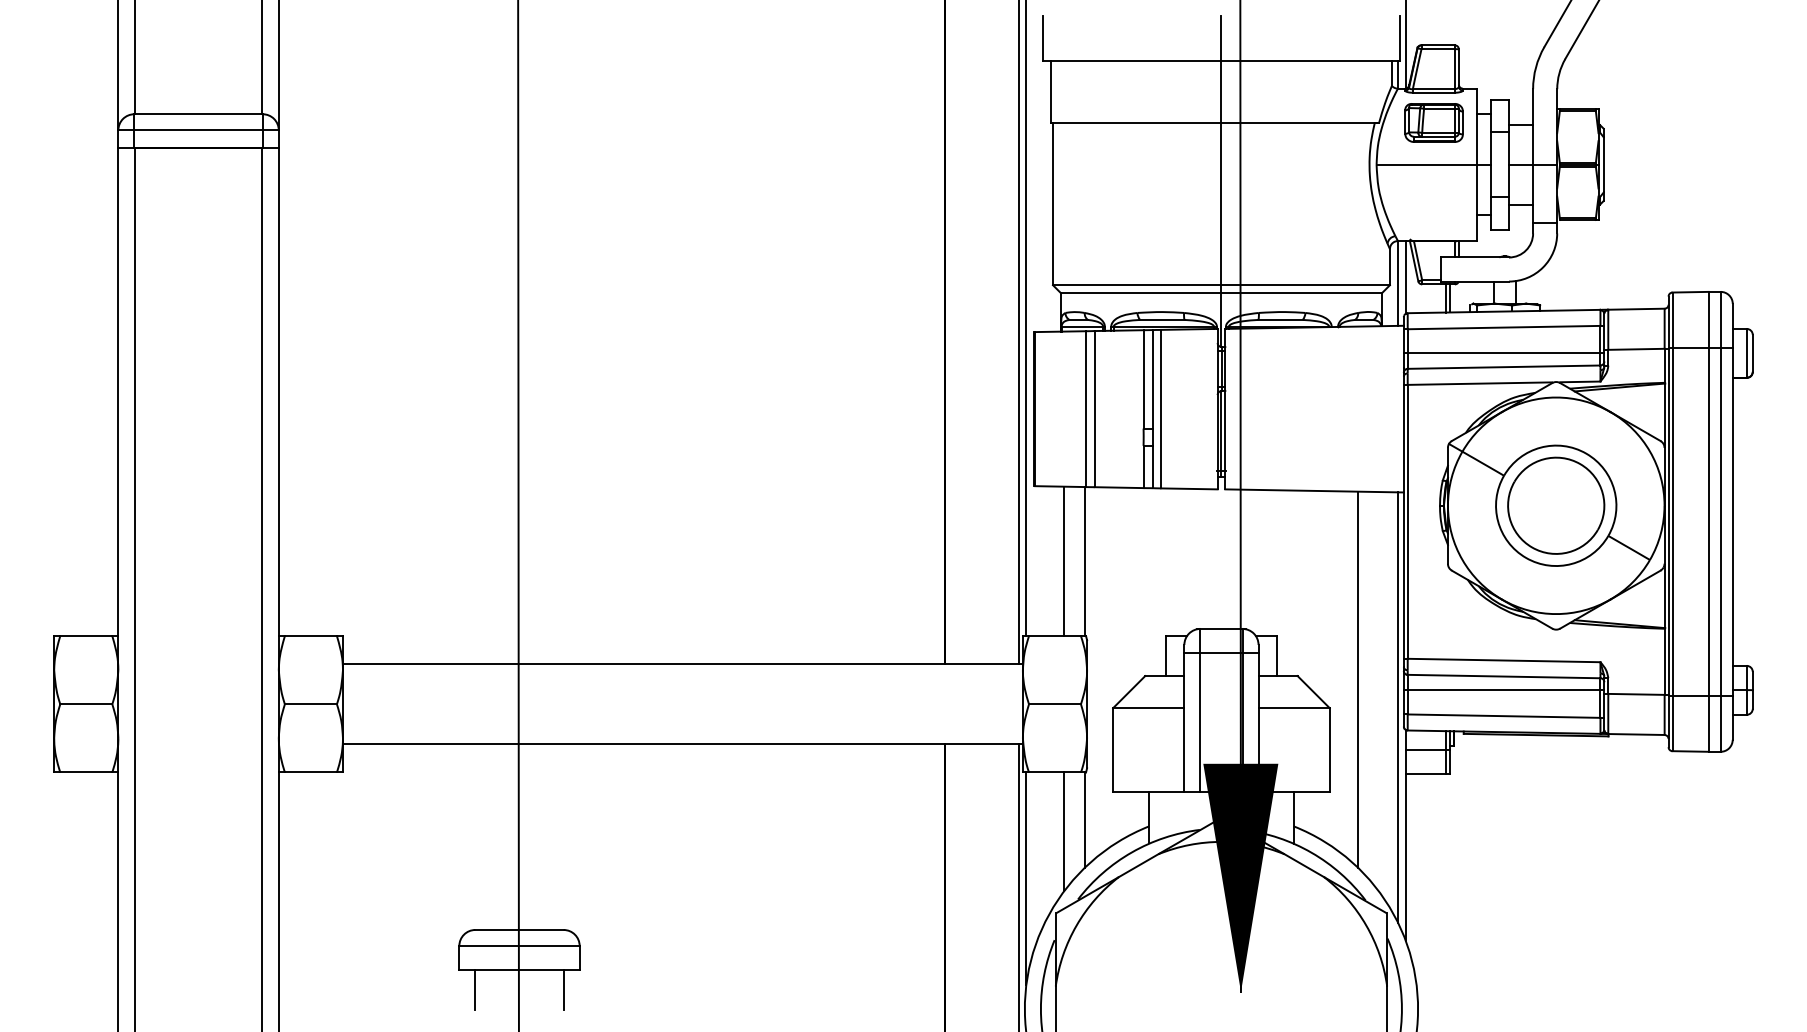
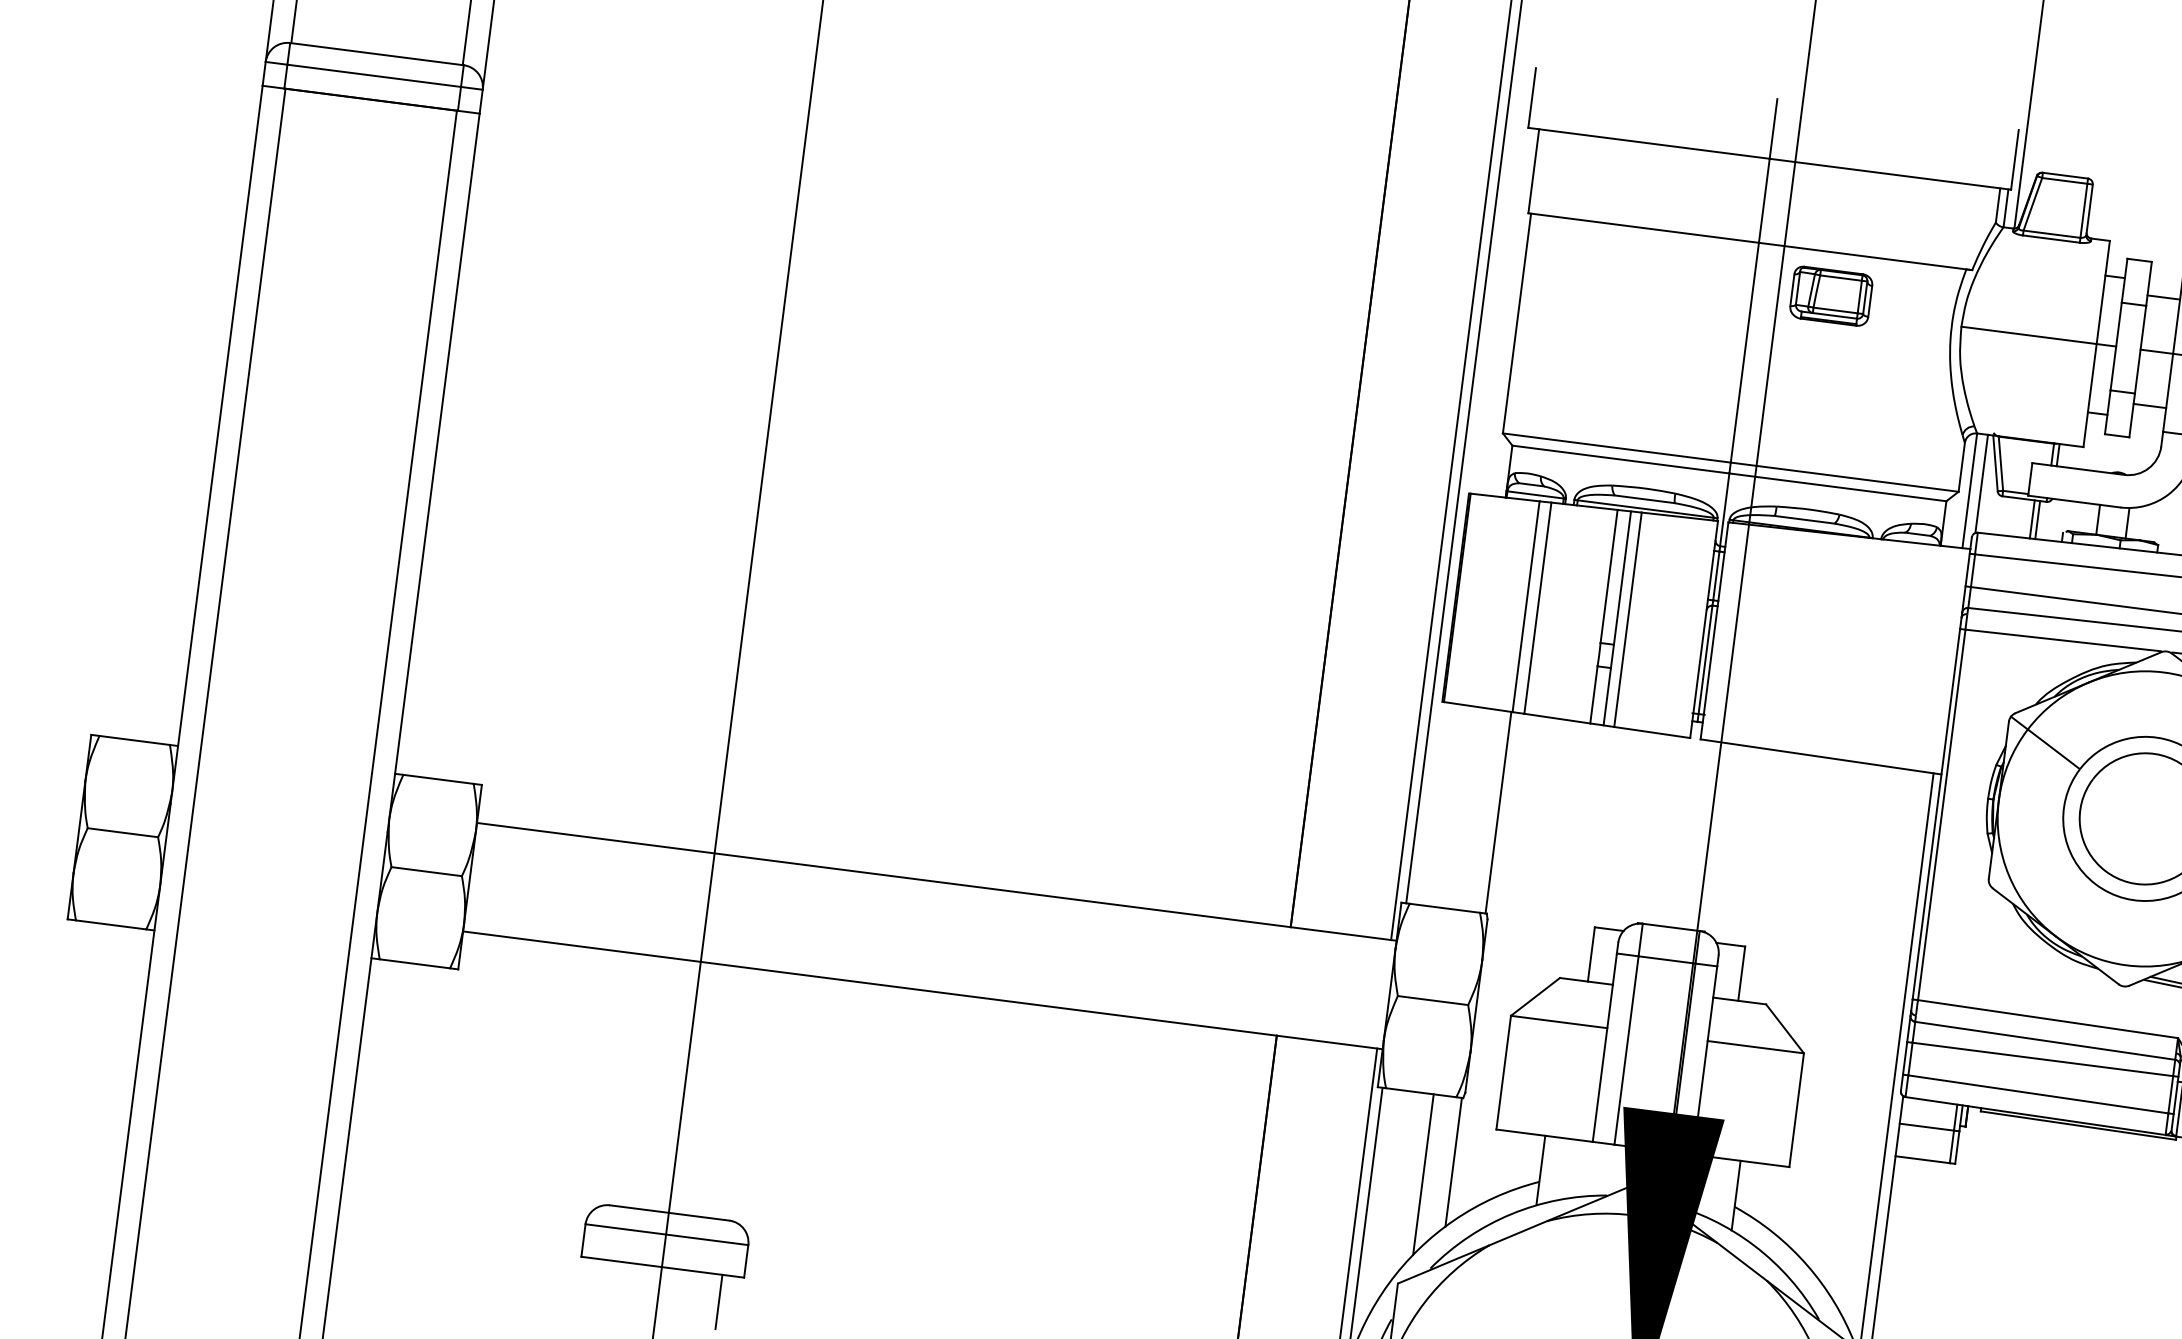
part: (1433, 122) -> (1830, 295), moved
line: (1064, 561) -> (1470, 809), removed
line: (1357, 679) -> (1846, 1019), removed
line: (475, 990) -> (599, 1287), removed

